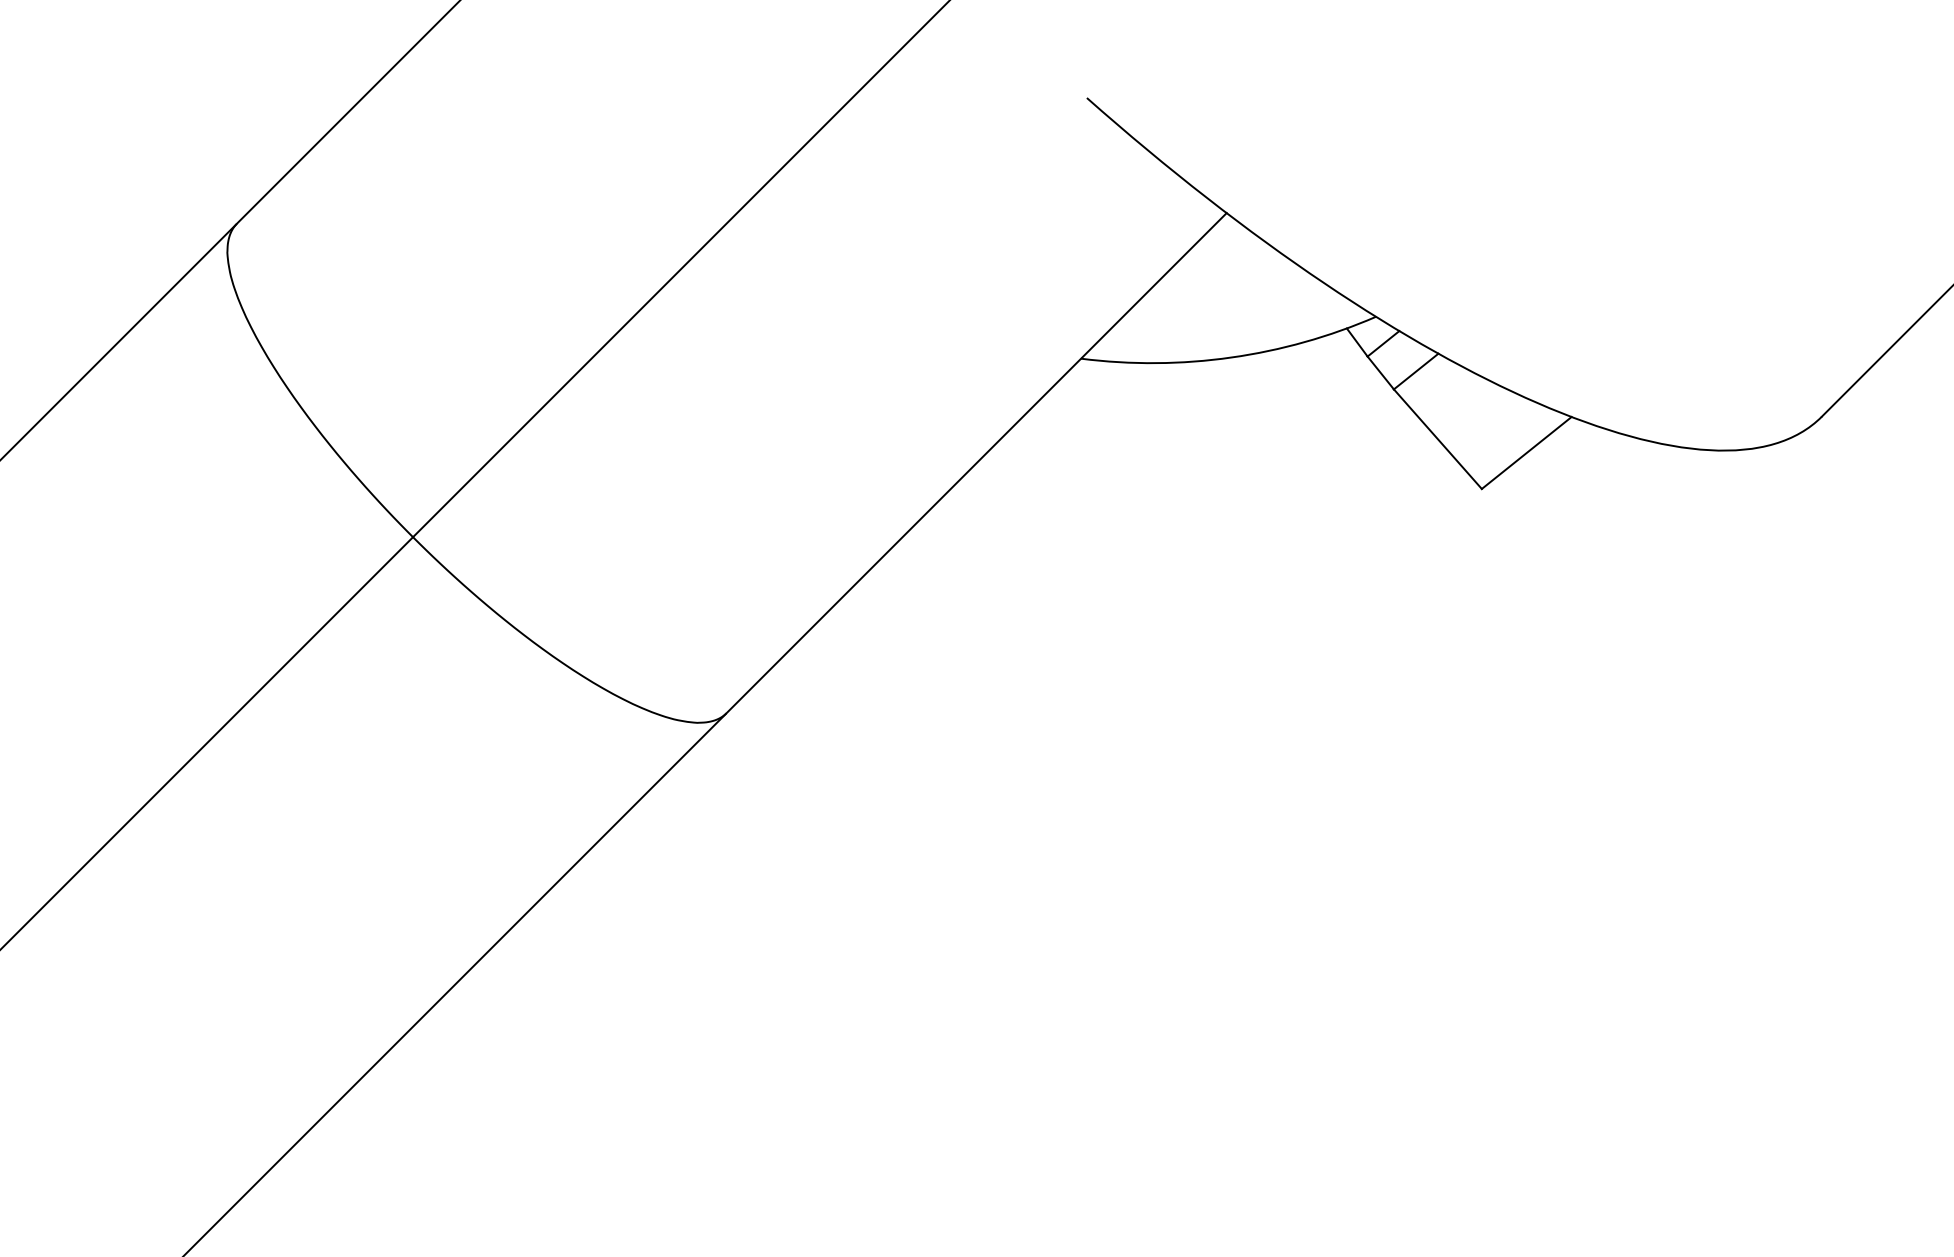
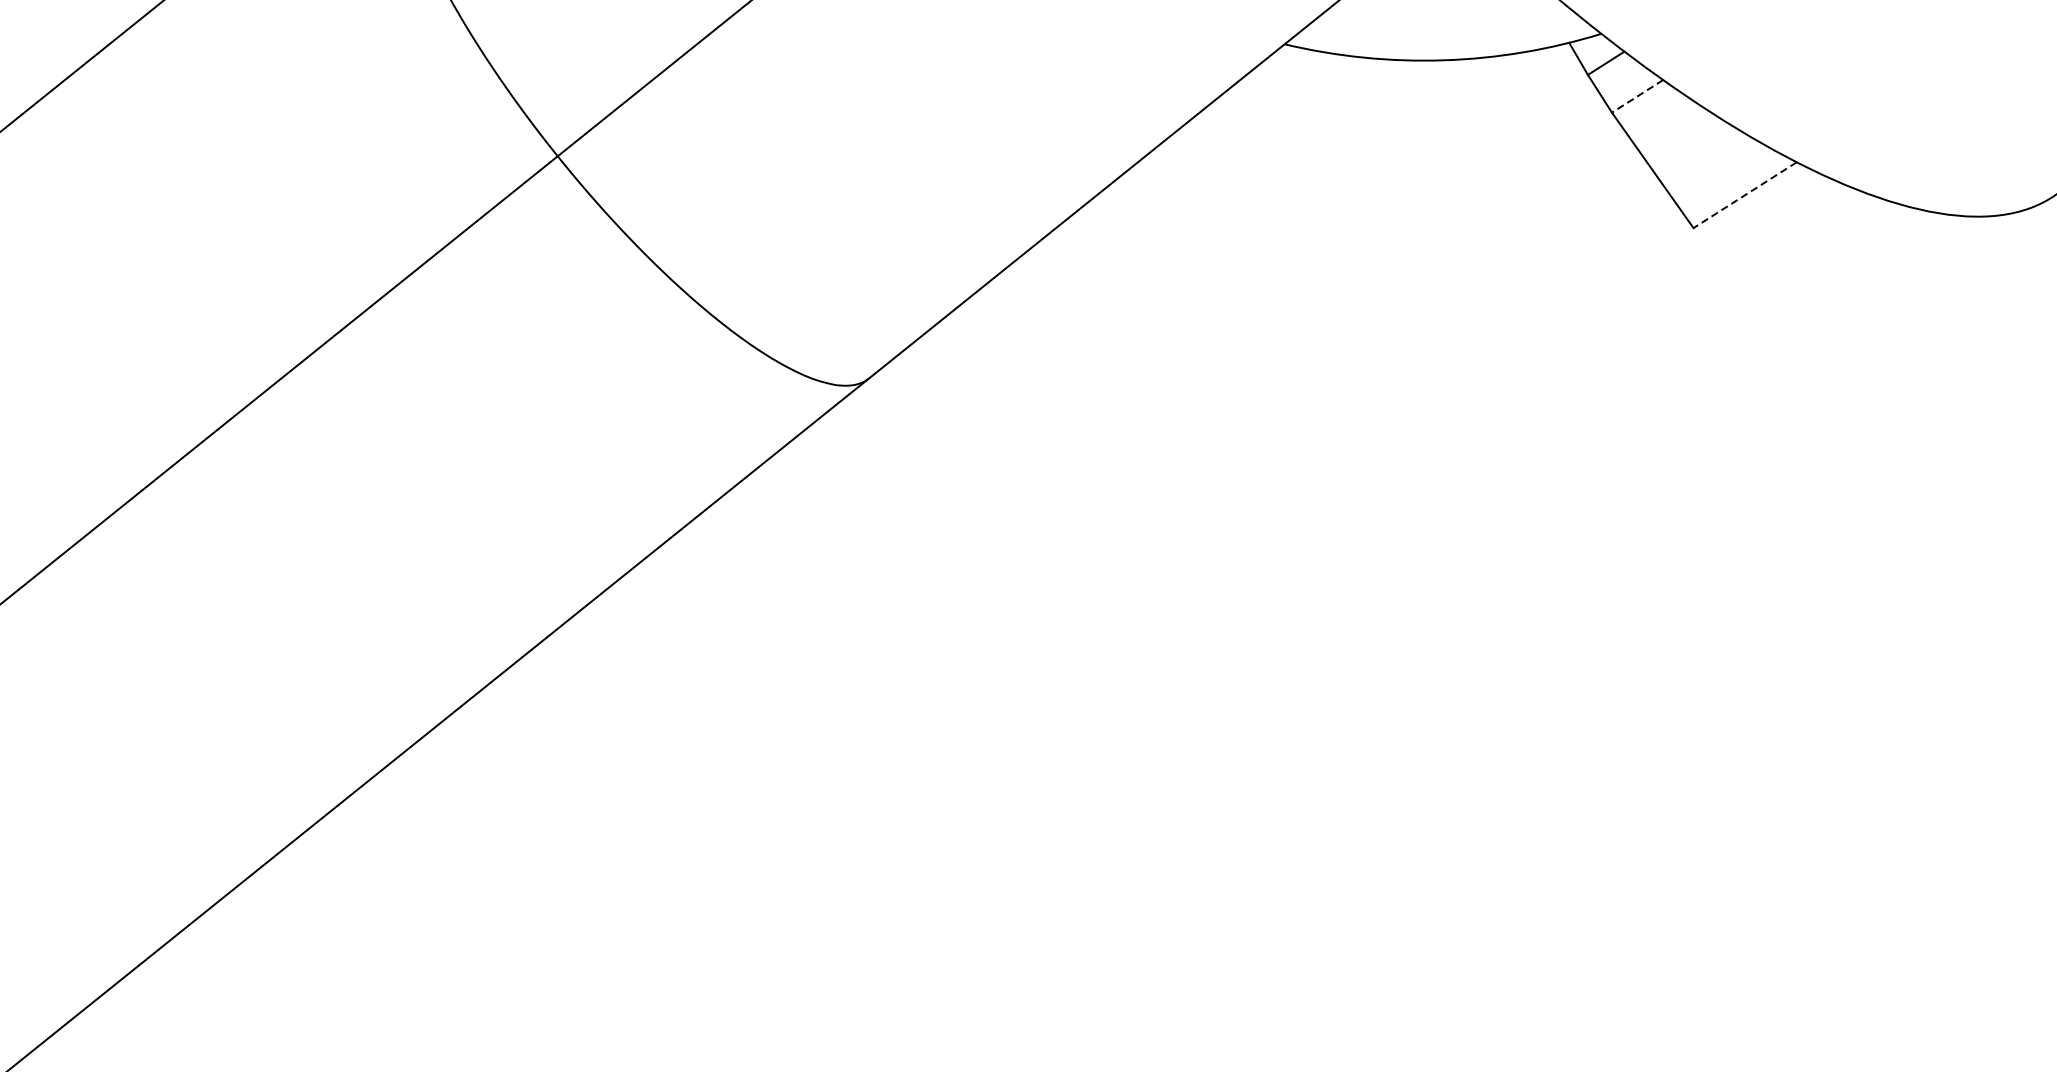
line: (1416, 371) -> (1637, 96), solid -> dashed
line: (1526, 452) -> (1744, 194), solid -> dashed

